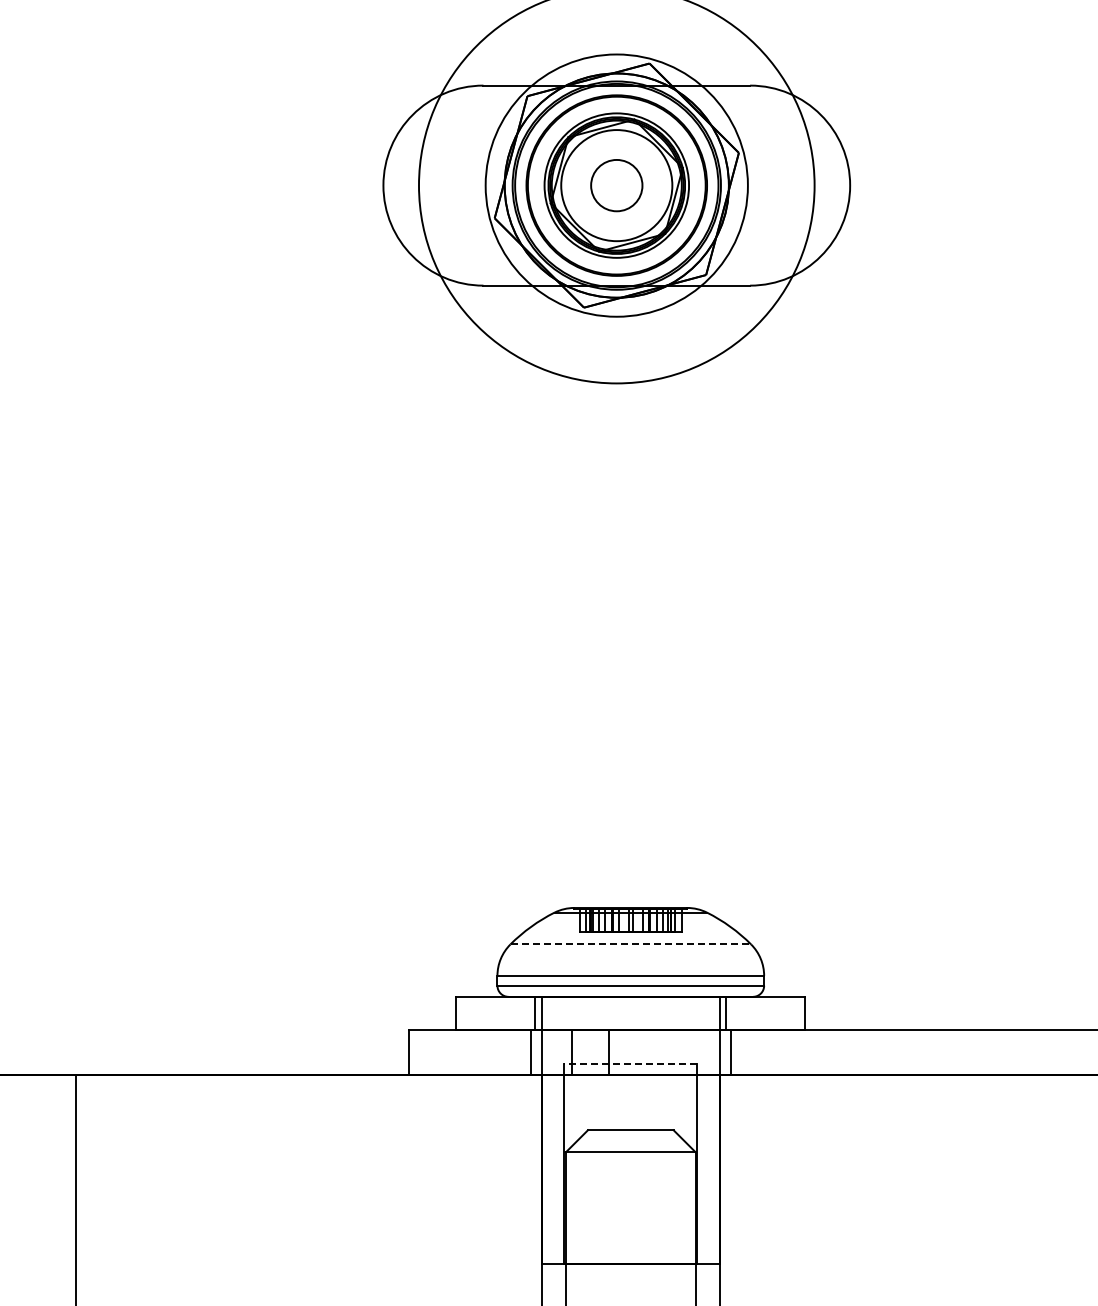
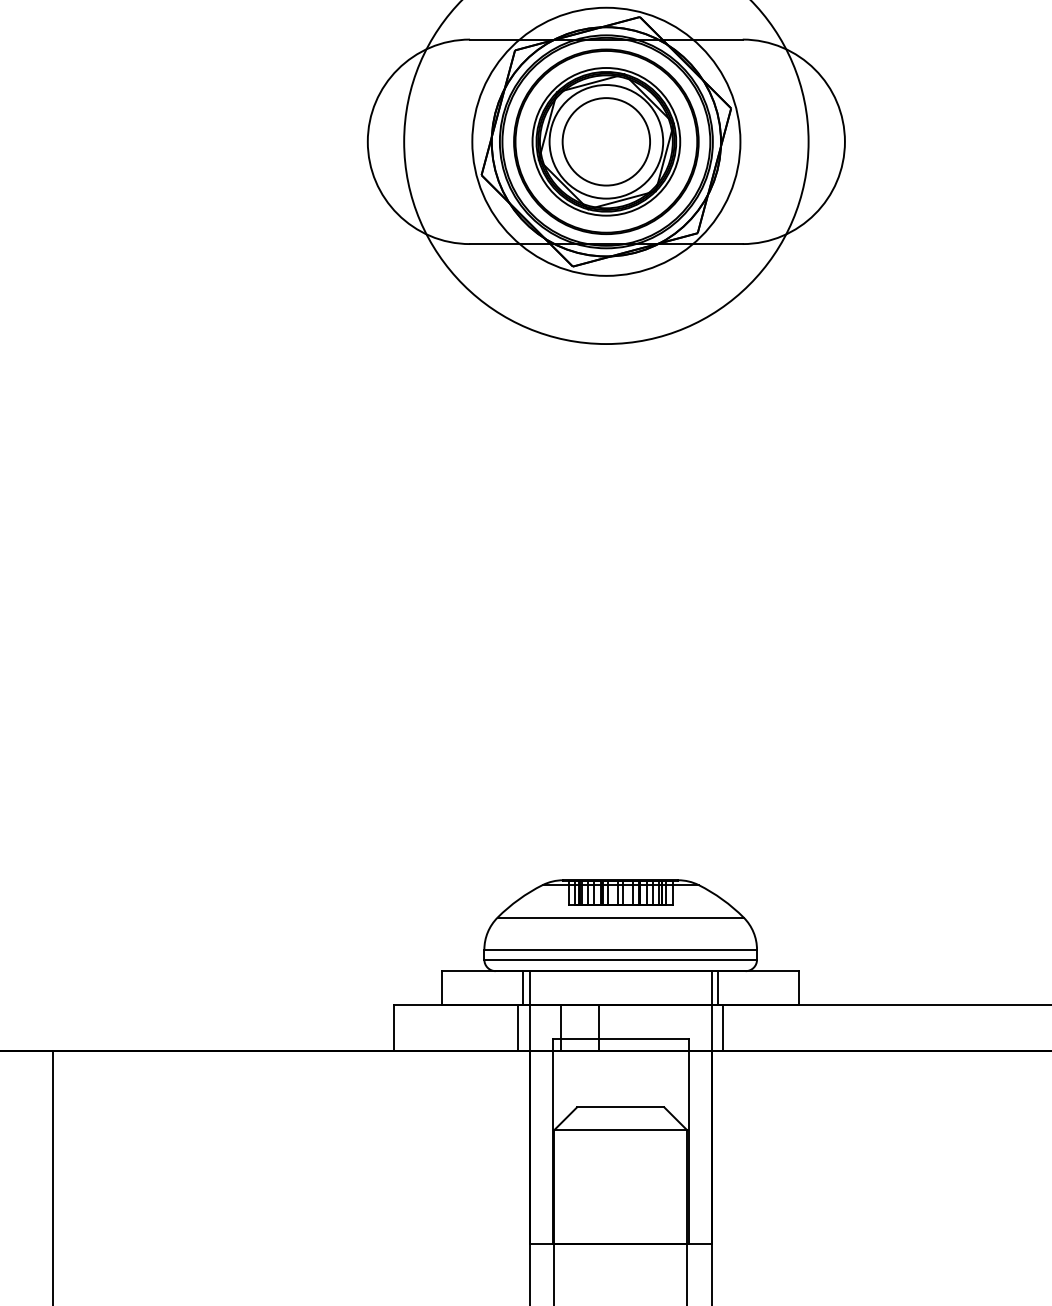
circle: (616, 185) -> (606, 141), size x1.67
line: (631, 944) -> (621, 917), dashed -> solid
line: (630, 1063) -> (620, 1039), dashed -> solid

